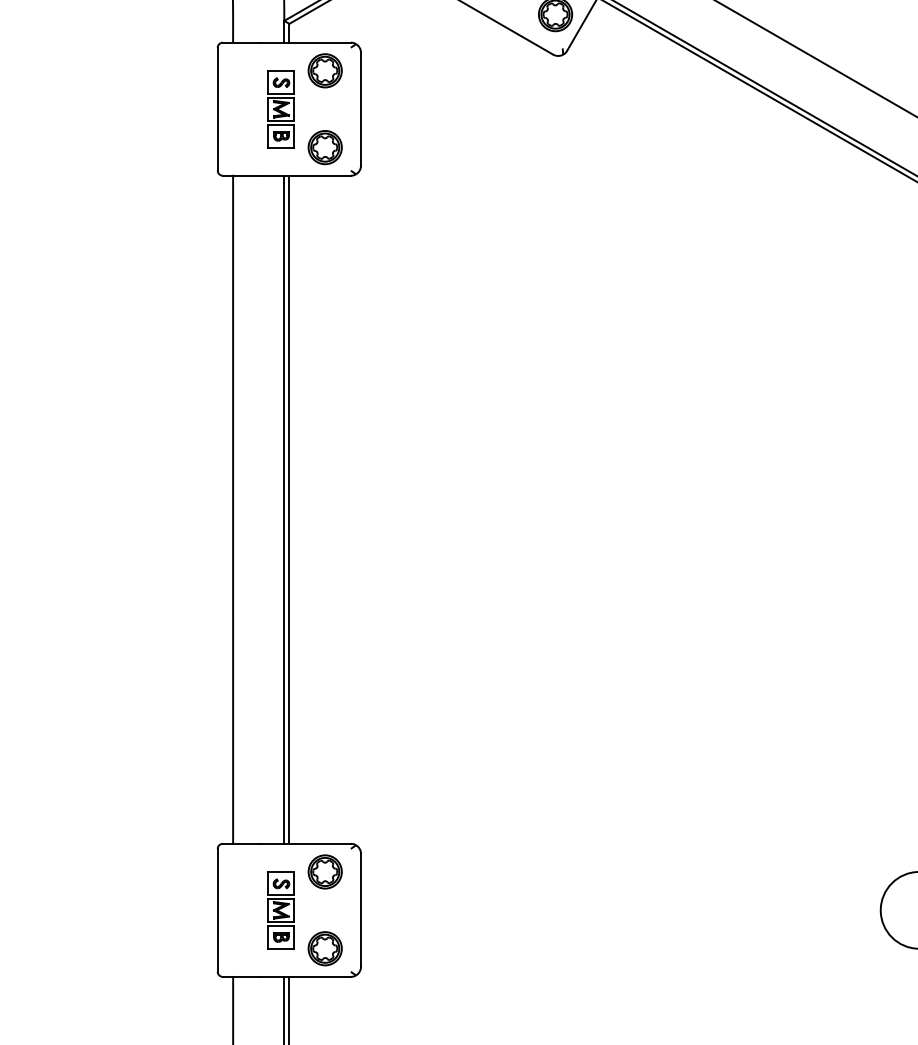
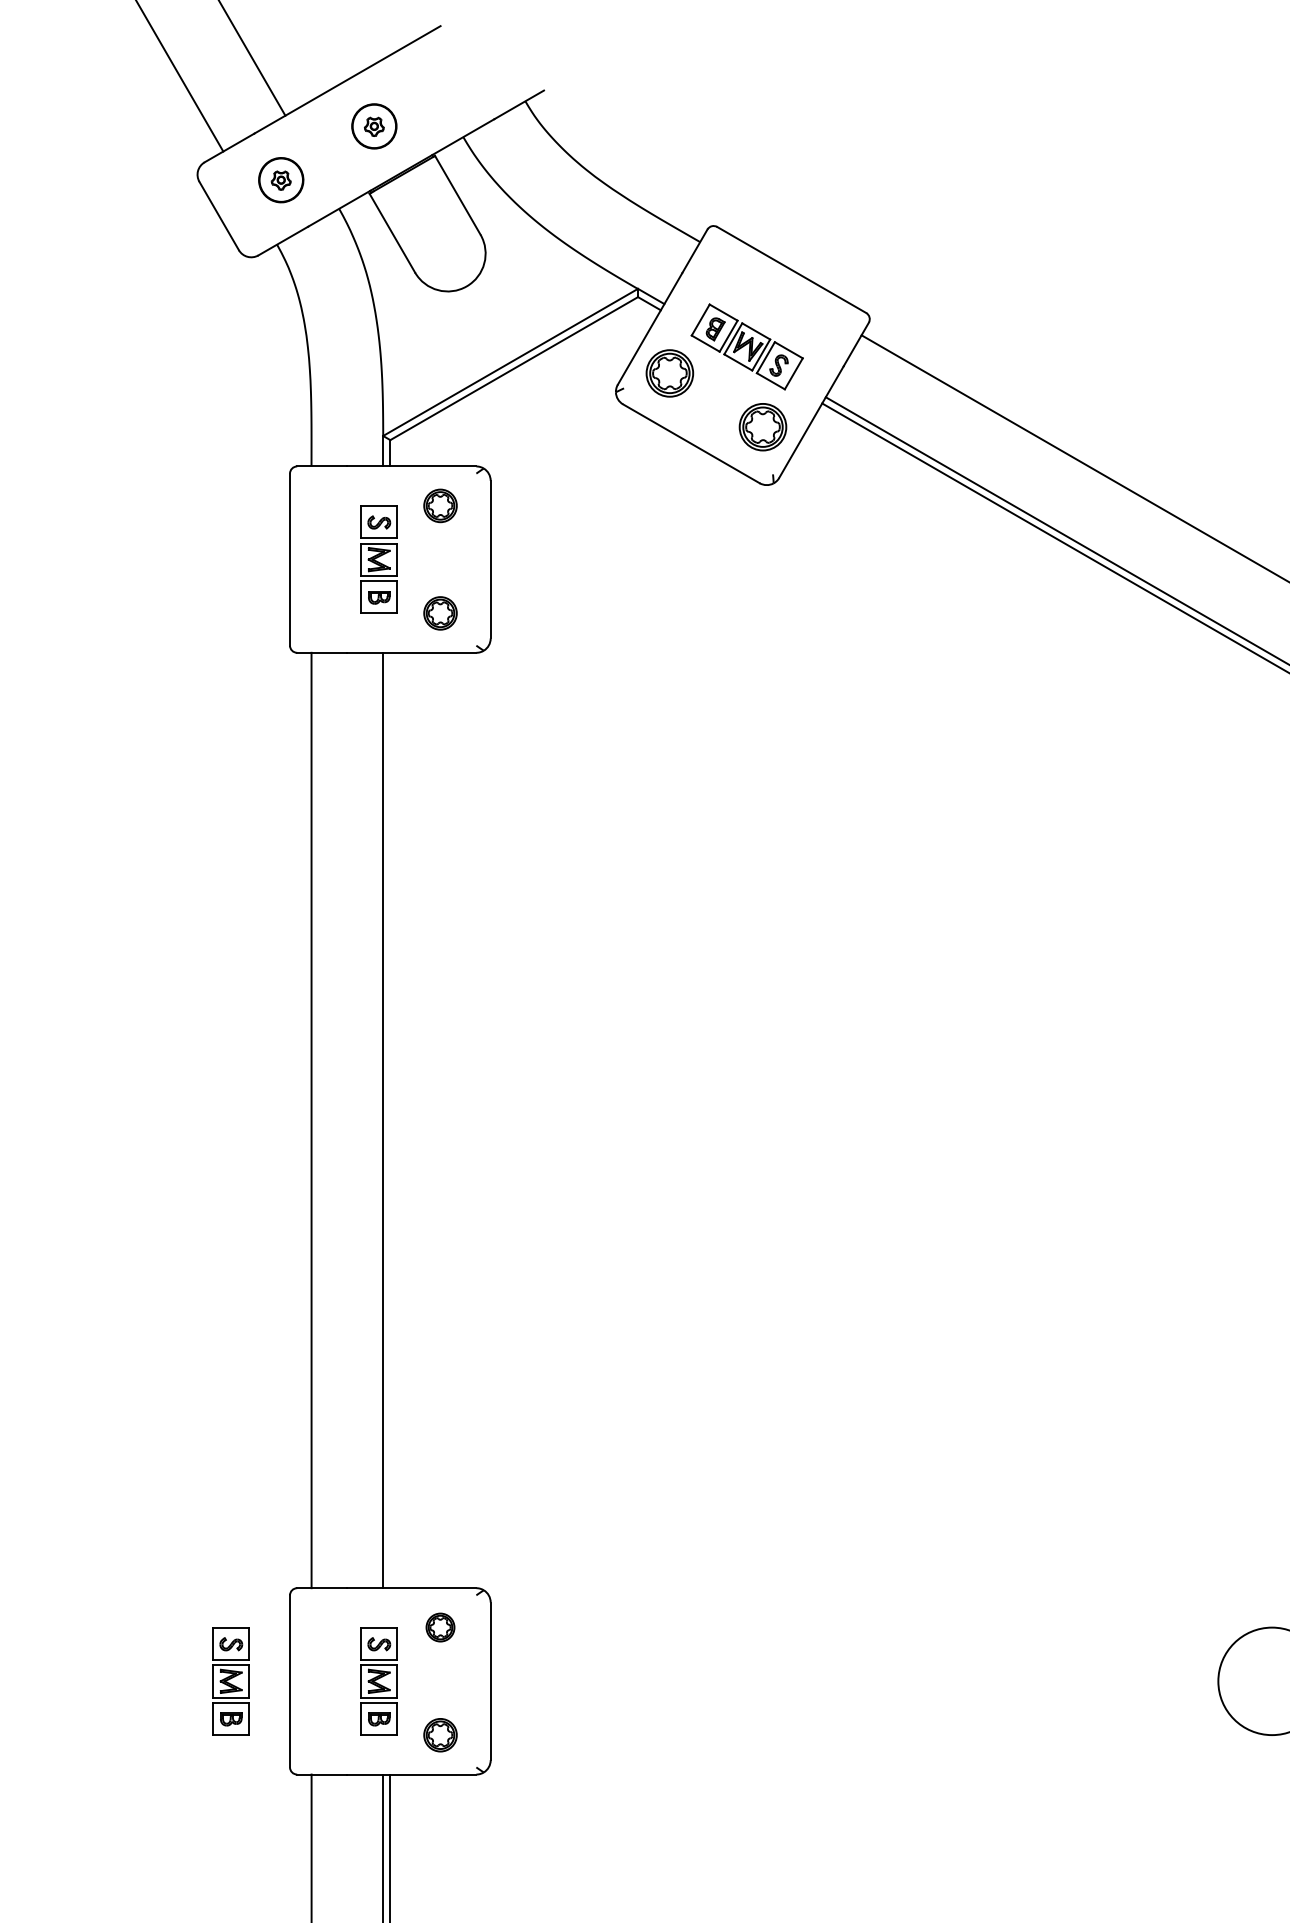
part: (325, 70) -> (440, 505), size x0.7
part: (325, 147) -> (440, 613), size x0.7
line: (289, 509) -> (390, 1120), removed
part: (325, 871) -> (440, 1627), size x0.6
part: (175, 910) -> (230, 1681), added
part: (325, 949) -> (440, 1735), size x0.7

